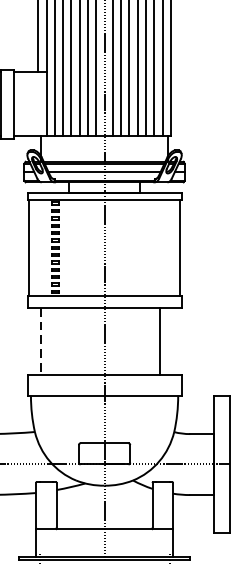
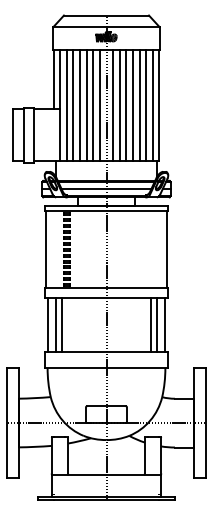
line: (30, 341) -> (47, 324), added
line: (40, 341) -> (55, 324), dashed -> solid
line: (49, 341) -> (62, 324), added
line: (168, 341) -> (157, 324), added
line: (178, 341) -> (165, 324), added

